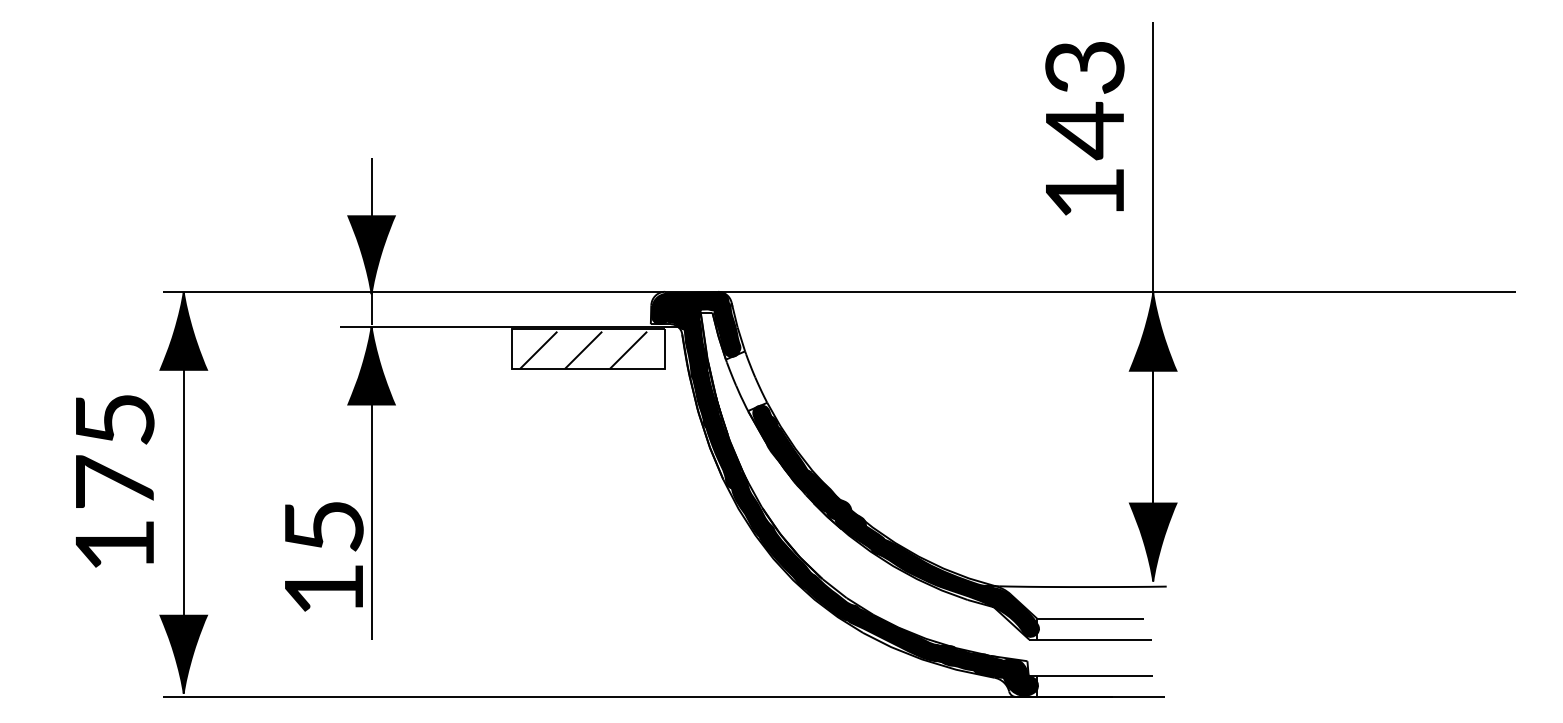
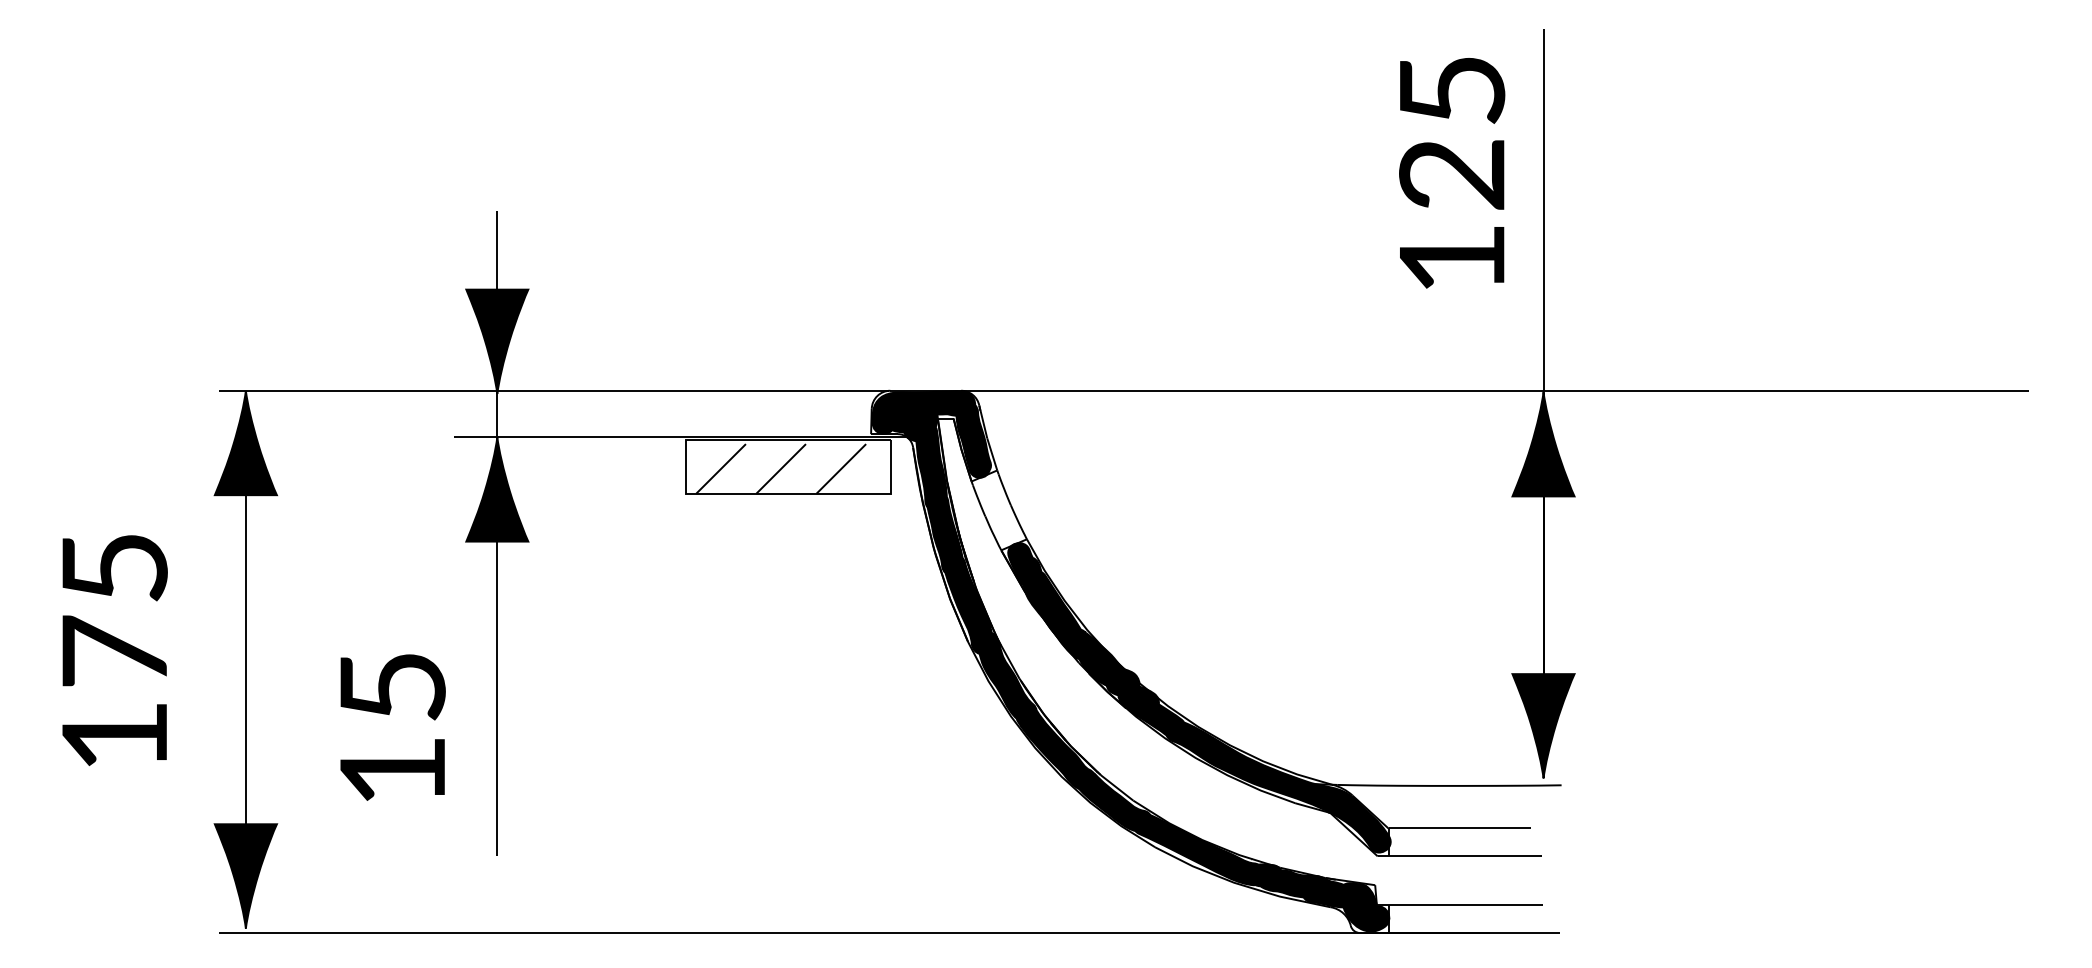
text: (1085, 101) -> (1452, 135), 143 -> 125
text: (114, 481) -> (114, 650), moved
text: (323, 556) -> (392, 727), moved

